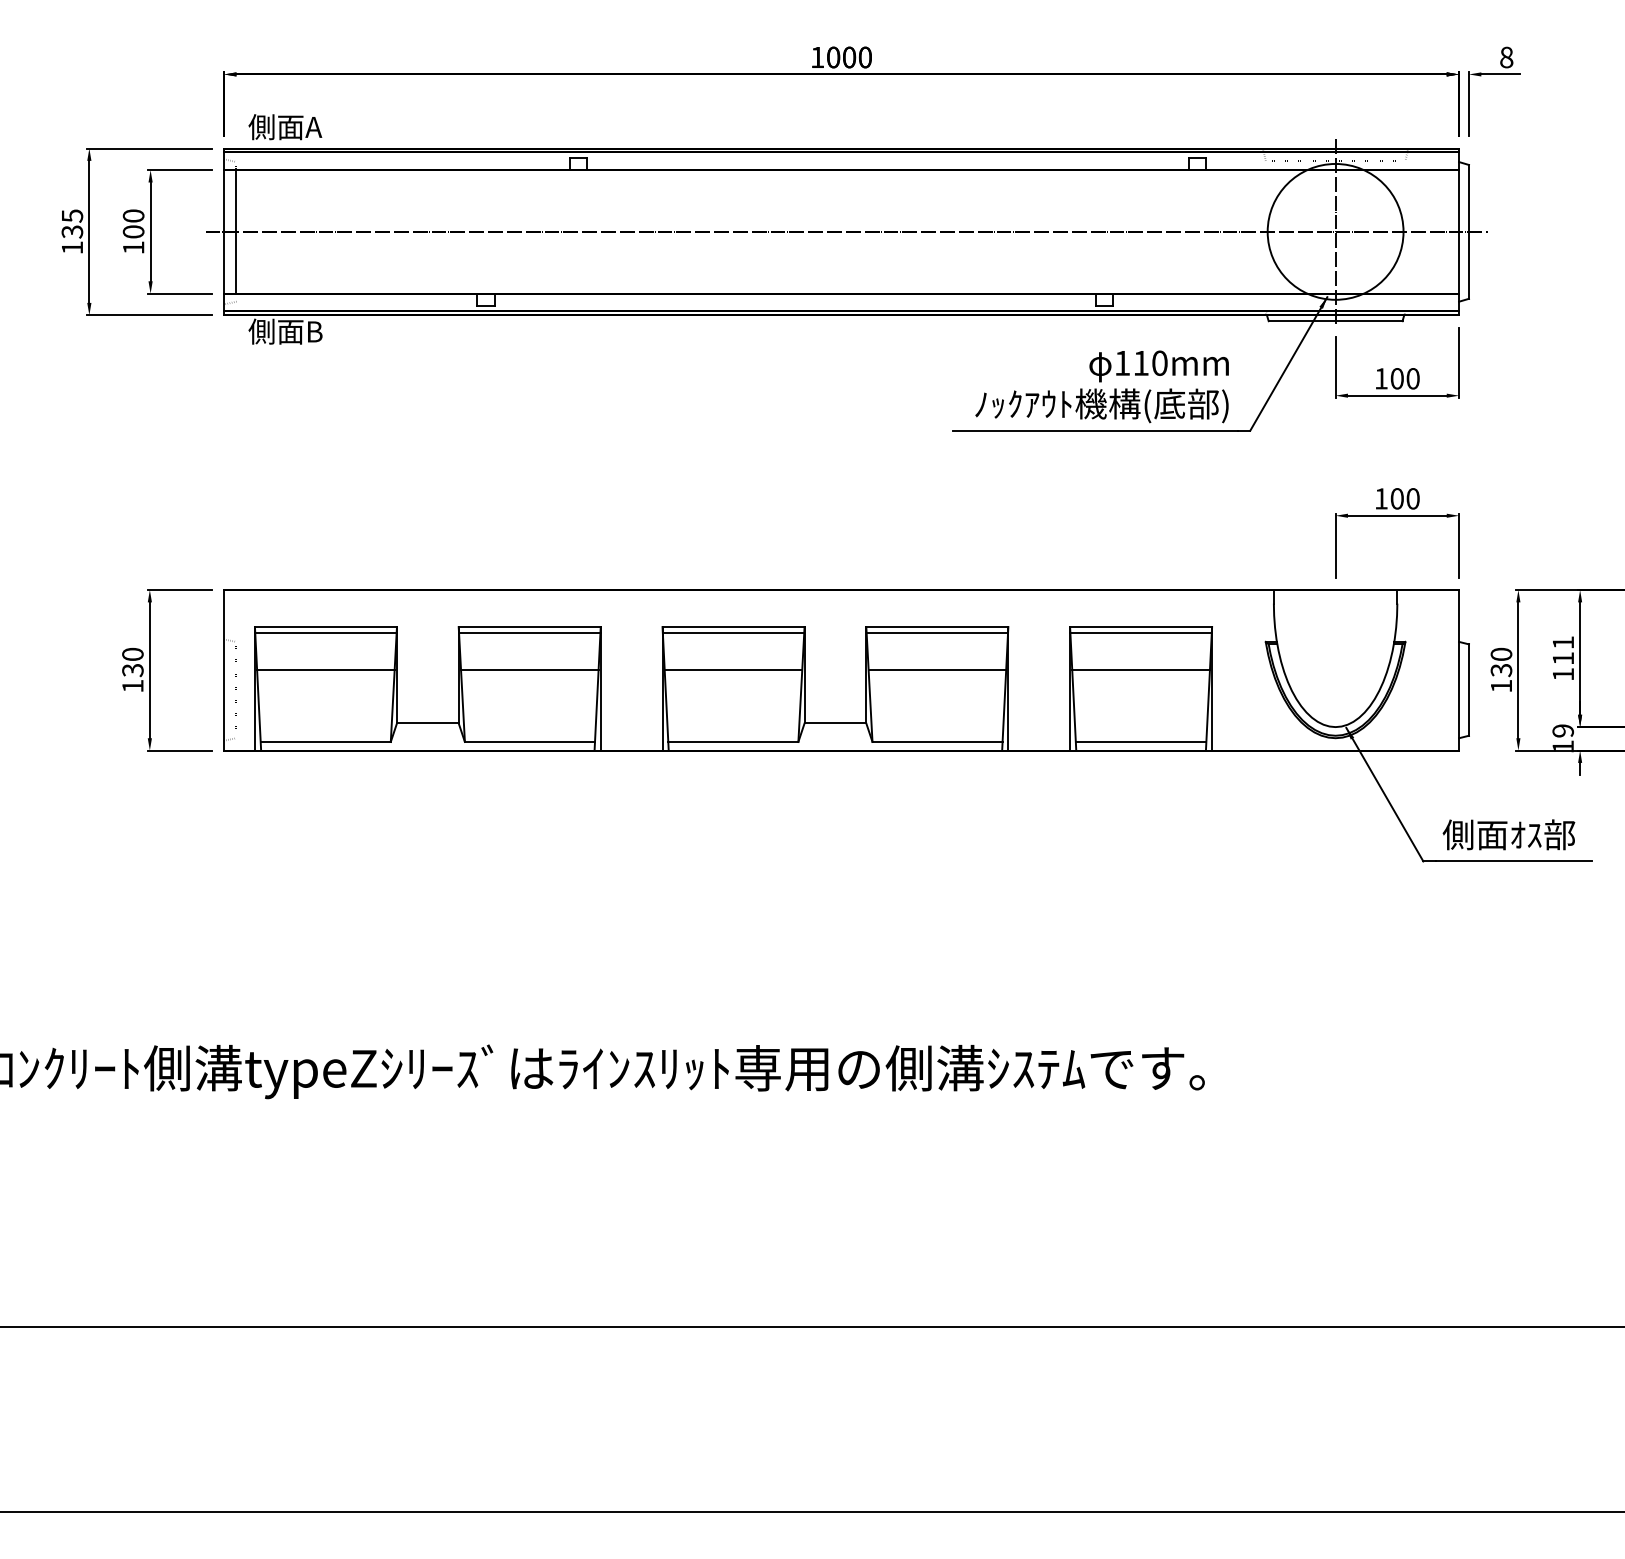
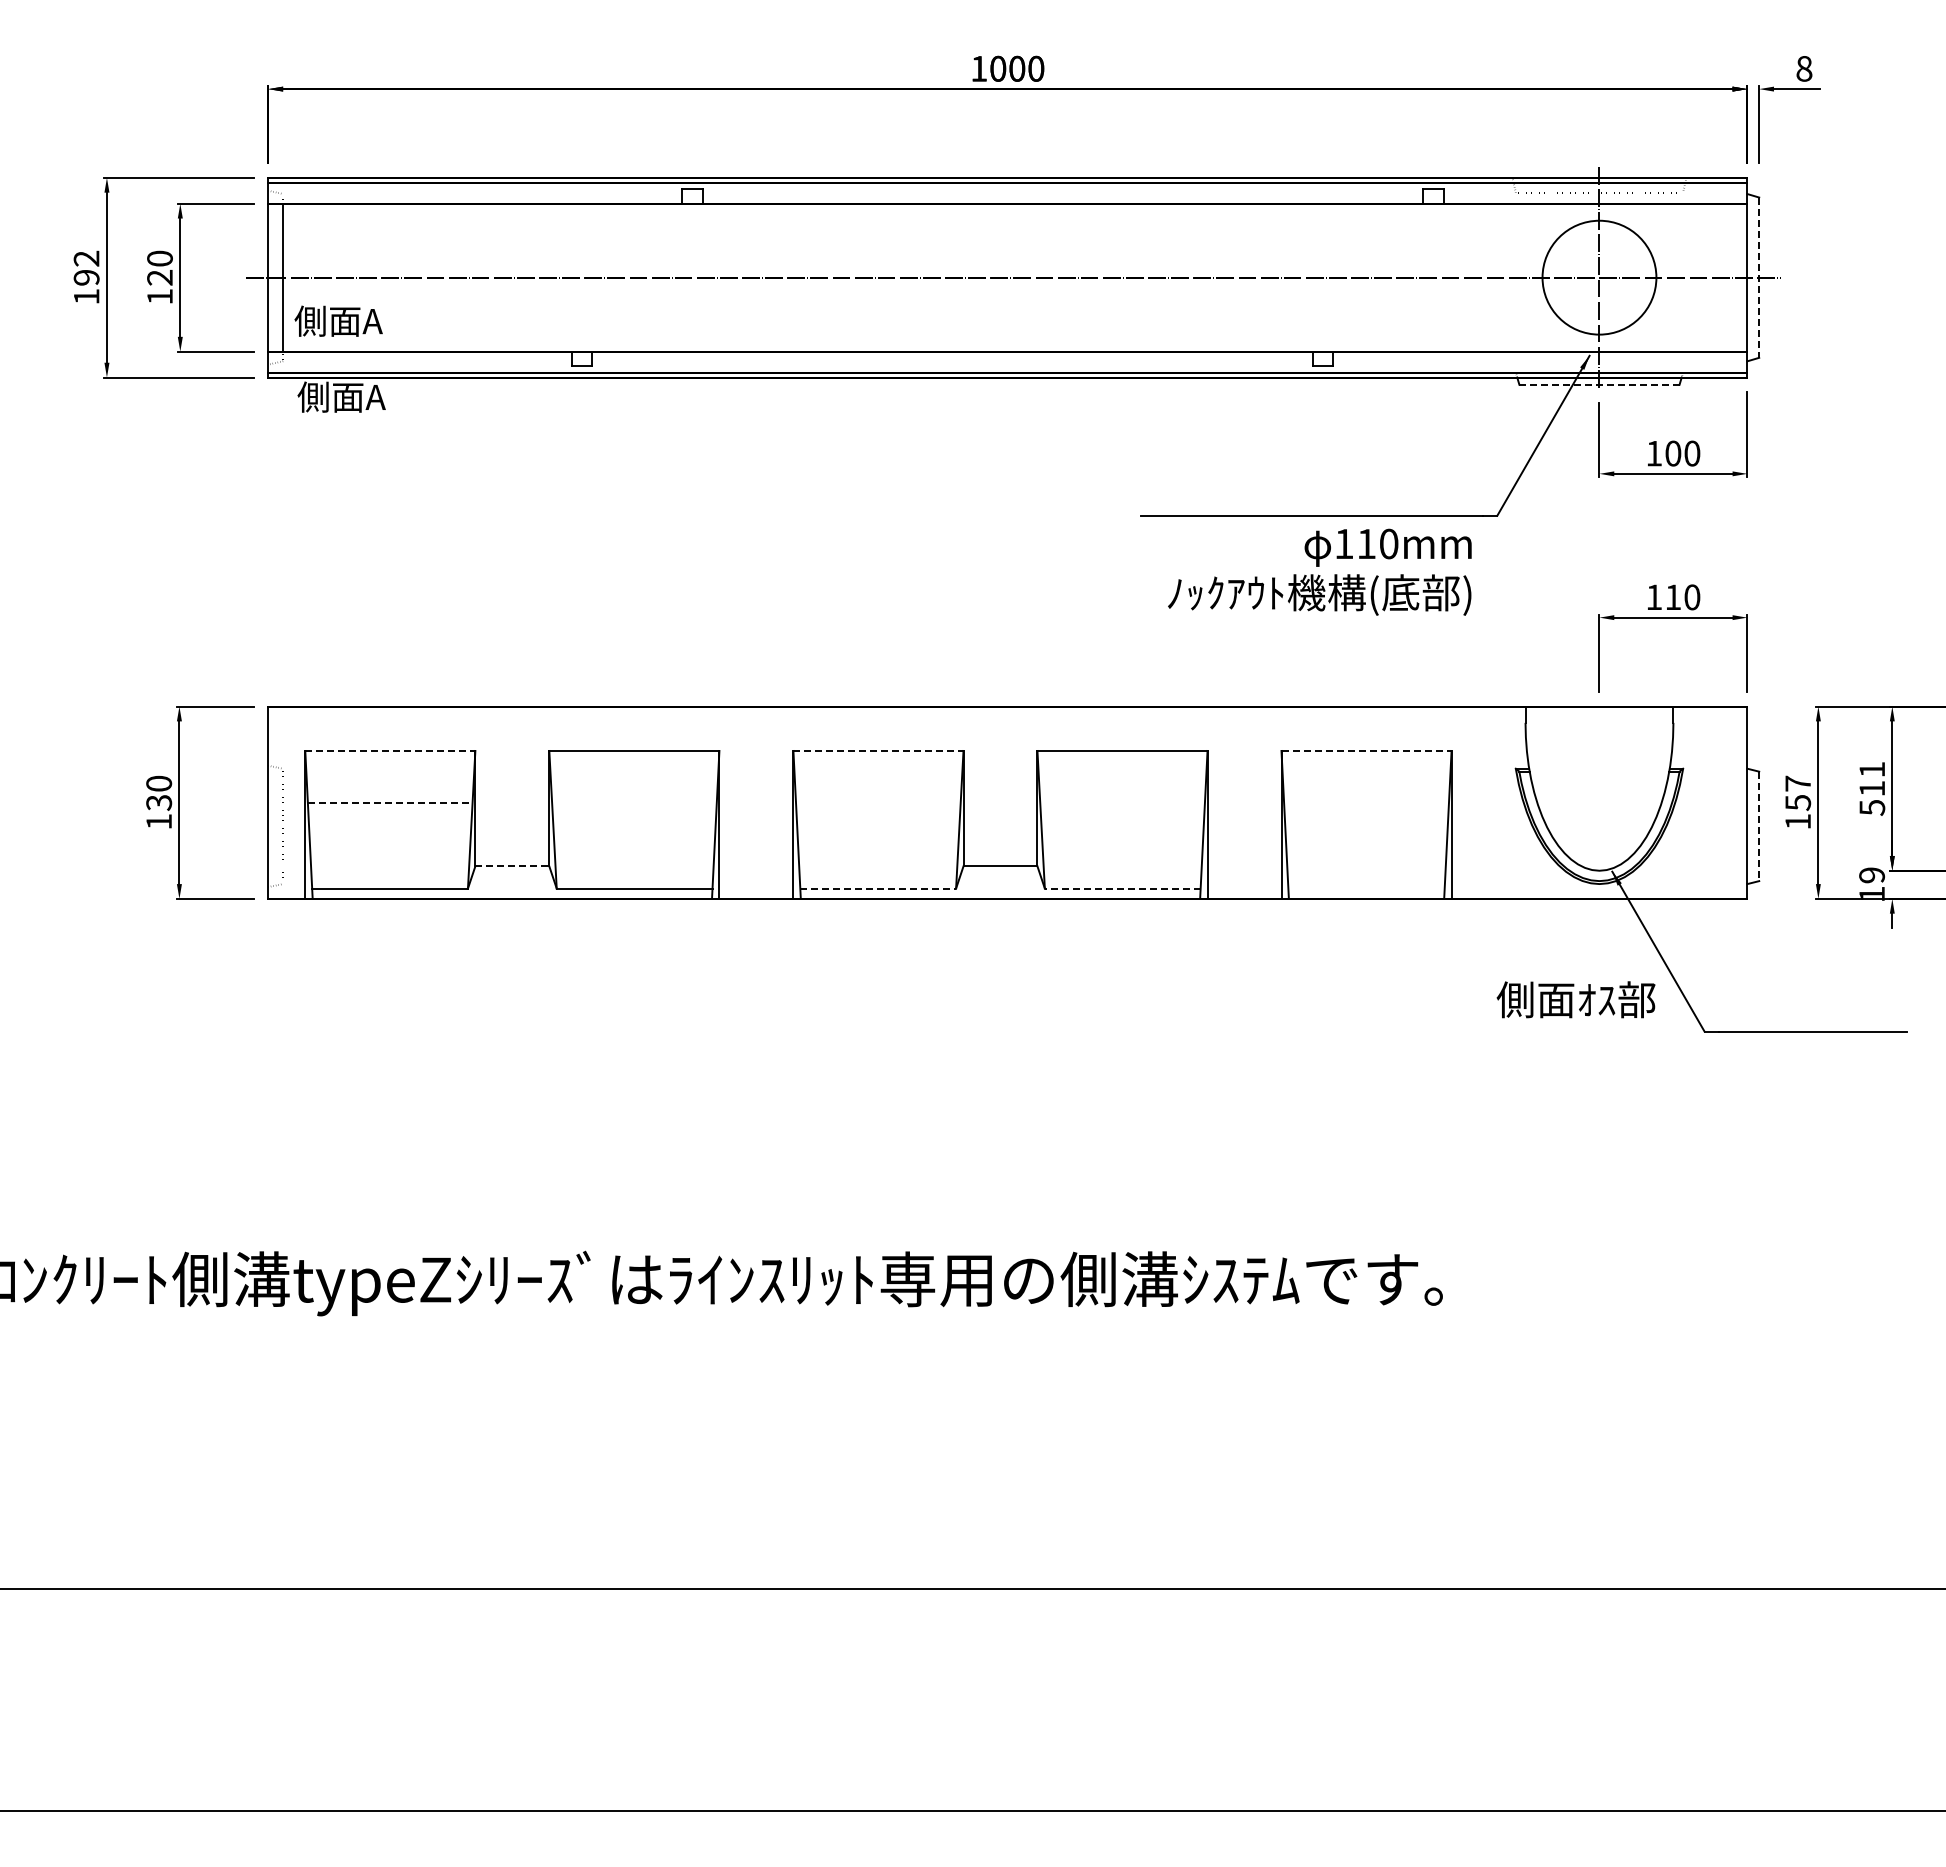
text: (285, 126) -> (338, 320), moved
text: (72, 223) -> (86, 267), 135 -> 192
text: (133, 231) -> (159, 277), 100 -> 120
circle: (1335, 231) -> (1599, 277), size x0.7
line: (1469, 232) -> (1759, 278), solid -> dashed
line: (1334, 321) -> (1598, 384), solid -> dashed
text: (313, 331) -> (375, 397), 側面B -> 側面A
text: (1101, 386) -> (1319, 571), moved
text: (1397, 498) -> (1673, 597), 100 -> 110
line: (326, 626) -> (390, 750), solid -> dashed
line: (733, 626) -> (878, 750), solid -> dashed
line: (1141, 626) -> (1367, 750), solid -> dashed
line: (326, 633) -> (390, 758), removed
line: (529, 633) -> (634, 758), removed
line: (733, 633) -> (878, 758), removed
line: (937, 633) -> (1122, 758), removed
line: (1141, 633) -> (1366, 758), removed
text: (1501, 661) -> (1798, 792), 130 -> 157
line: (326, 670) -> (390, 802), solid -> dashed
line: (529, 670) -> (634, 802), removed
line: (733, 670) -> (878, 802), removed
line: (937, 670) -> (1122, 802), removed
line: (1141, 670) -> (1366, 802), removed
text: (1563, 674) -> (1872, 807), 111 -> 511
line: (1469, 690) -> (1759, 826), solid -> dashed
line: (427, 723) -> (512, 866), solid -> dashed
line: (733, 741) -> (878, 888), solid -> dashed
line: (937, 741) -> (1122, 888), solid -> dashed
line: (1141, 741) -> (1366, 888), removed
text: (1508, 834) -> (1575, 999), moved

